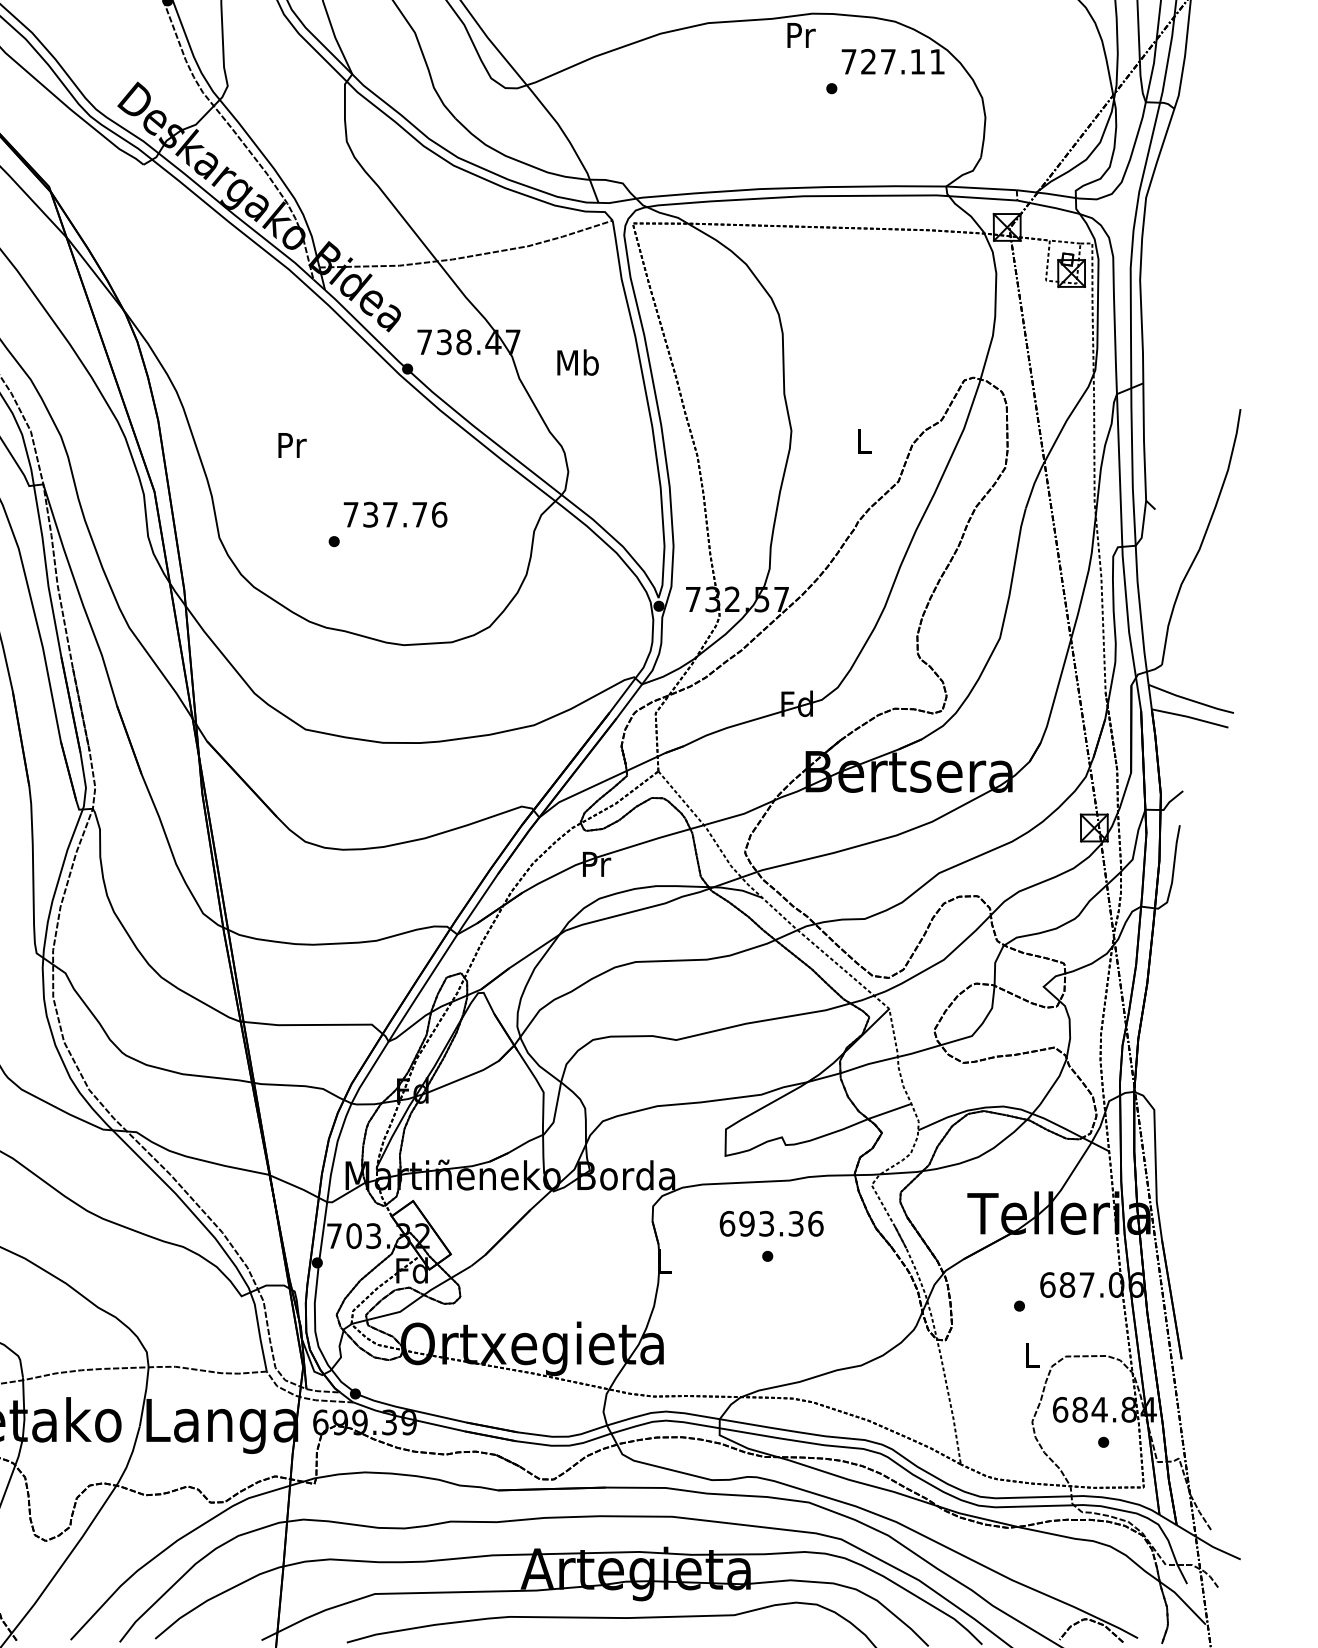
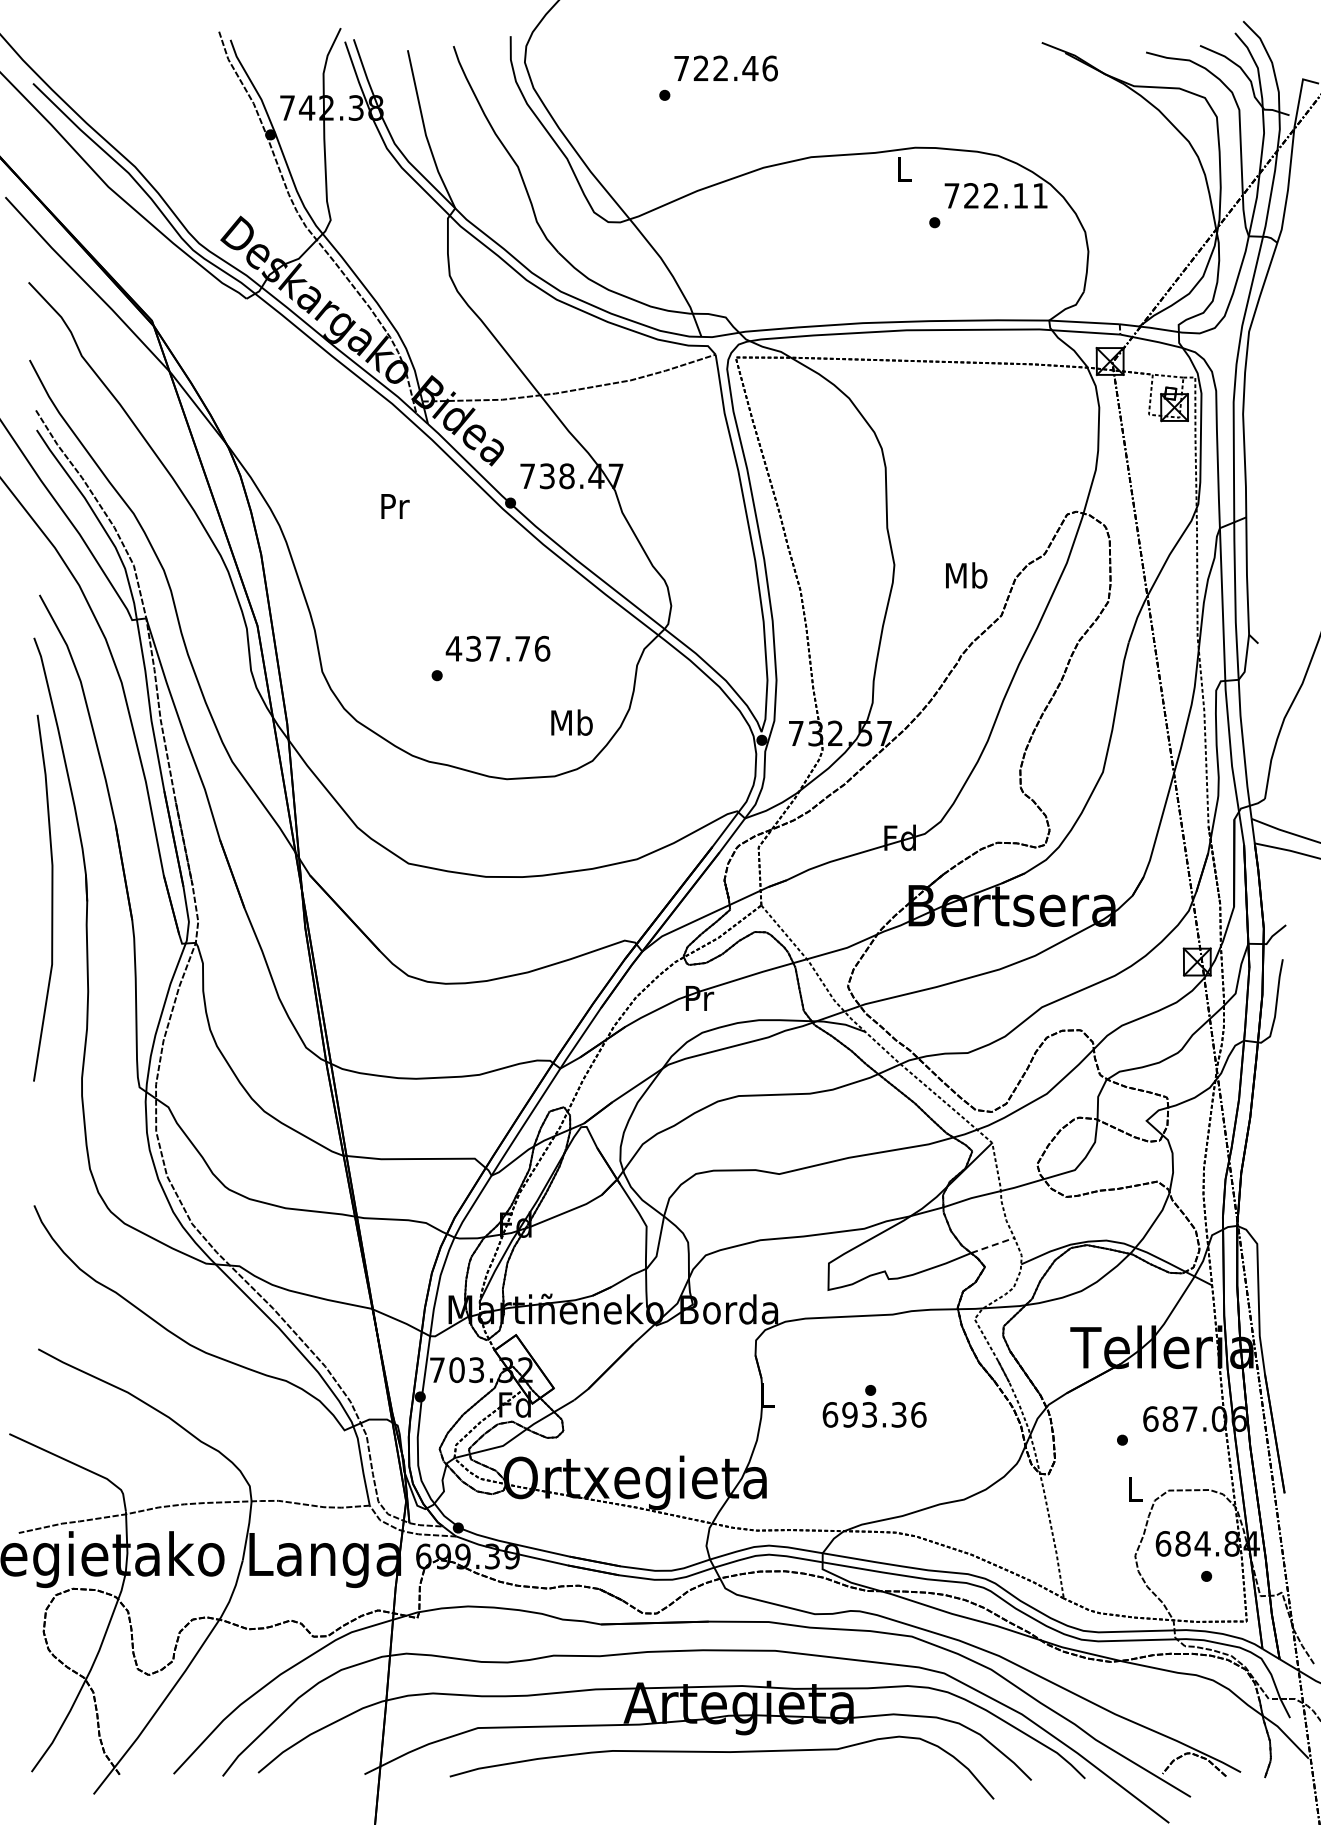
text: (801, 35) -> (904, 169), Pr -> L
text: (887, 61) -> (990, 195), 727.11 -> 722.11
text: (577, 362) -> (571, 722), moved
text: (863, 441) -> (966, 575), L -> Mb
text: (292, 445) -> (395, 506), moved
text: (350, 514) -> (453, 648), 737.76 -> 437.76
line: (889, 1111) -> (992, 1245), solid -> dashed
text: (771, 1223) -> (874, 1414), moved

